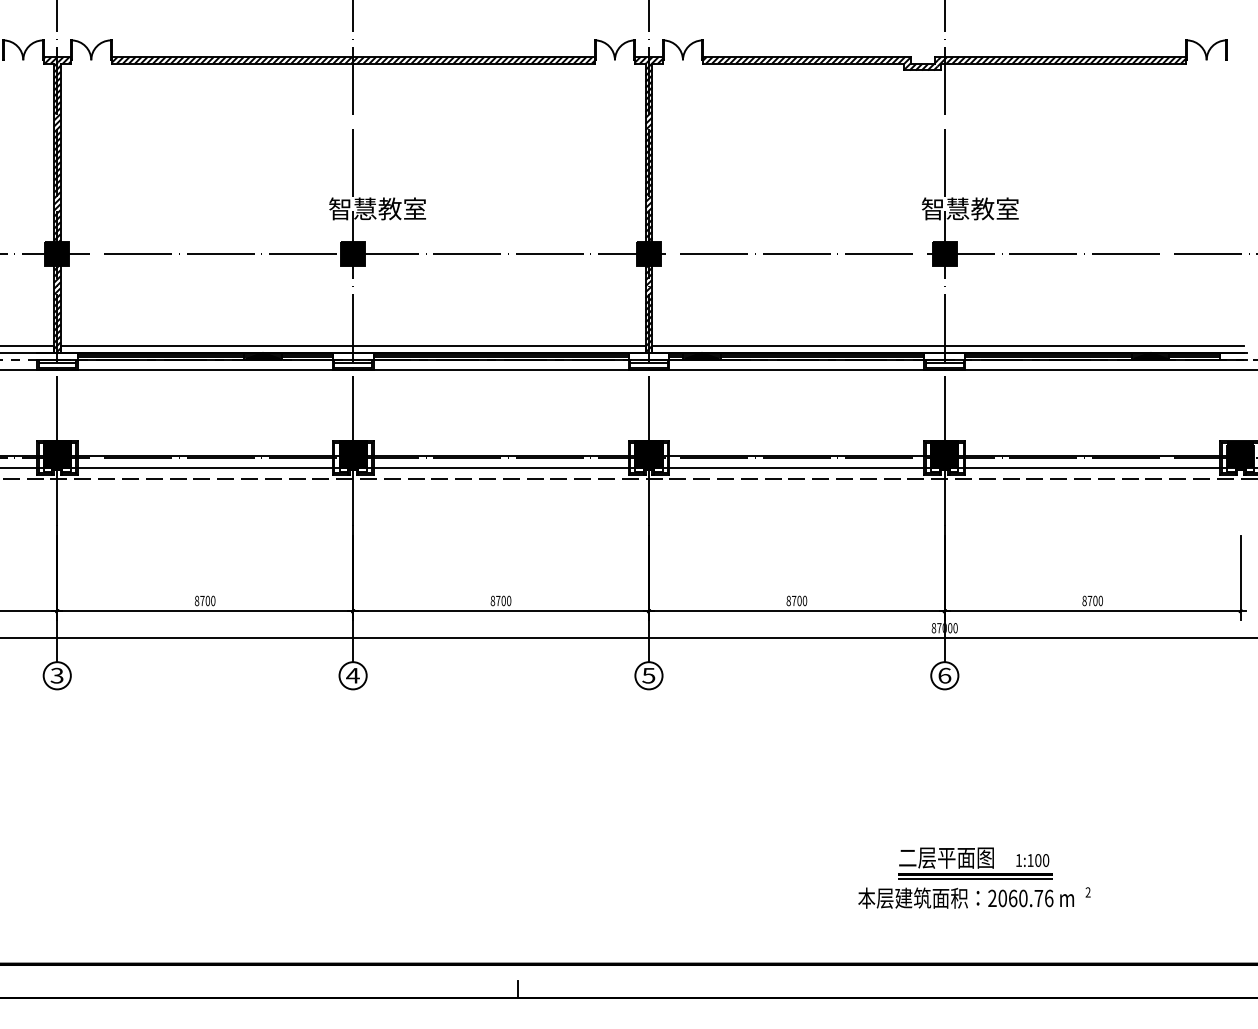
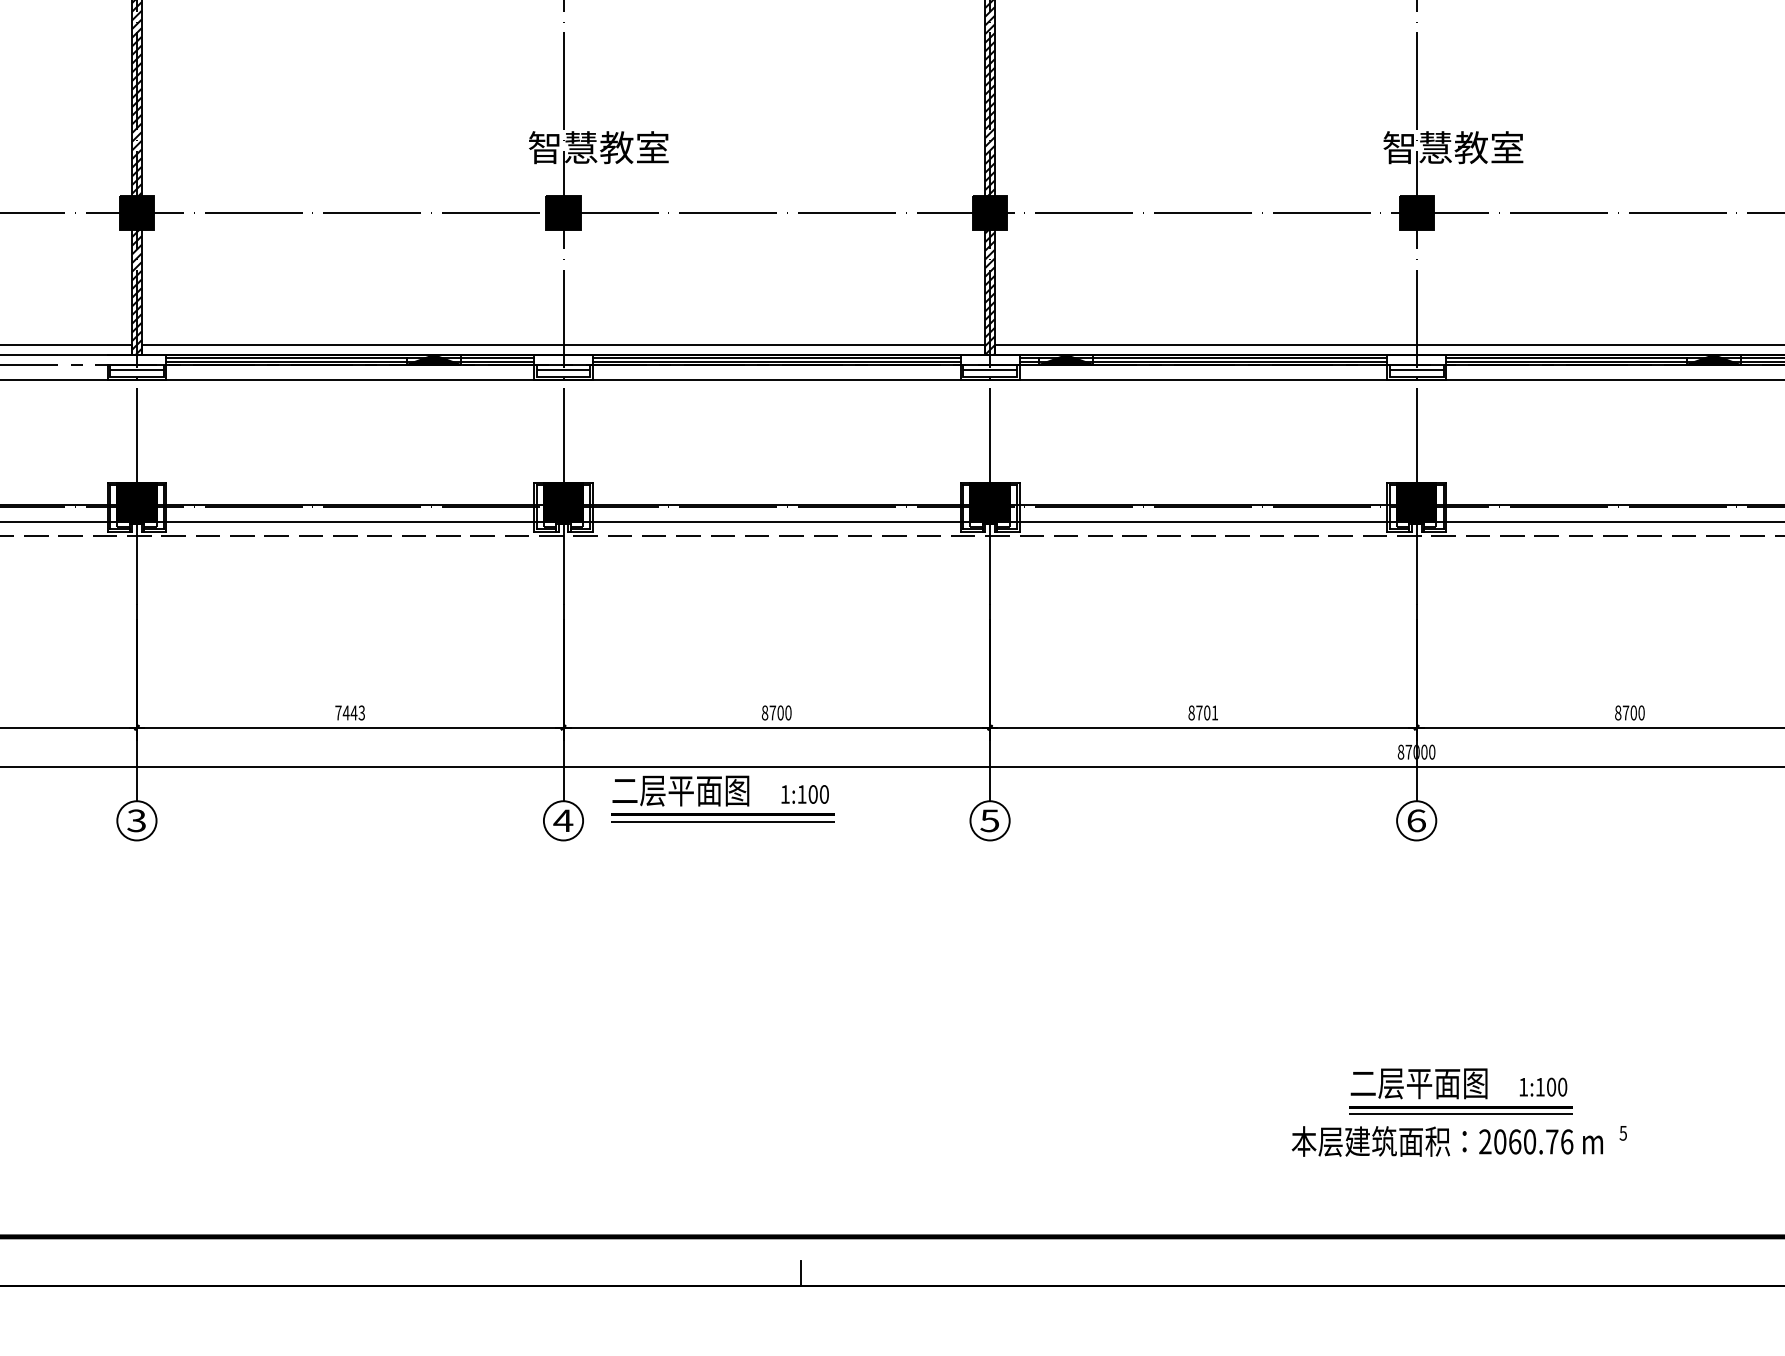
text: (204, 600) -> (349, 712), 8700 -> 7443
text: (804, 600) -> (1214, 712), 8700 -> 8701
part: (463, 660) -> (722, 798), added
text: (1087, 892) -> (1622, 1133), 2 -> 5

